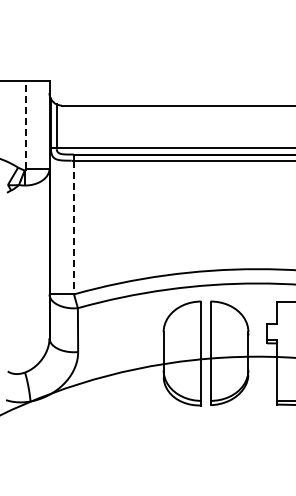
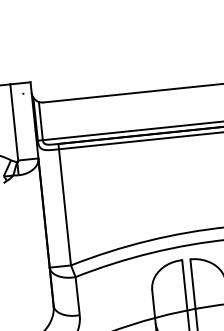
line: (26, 124) -> (14, 122), dashed -> solid
line: (74, 227) -> (65, 207), dashed -> solid

